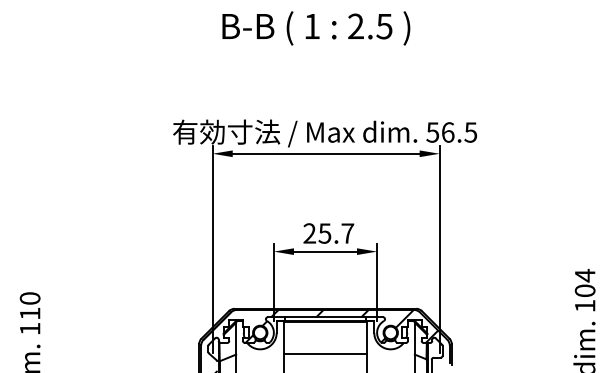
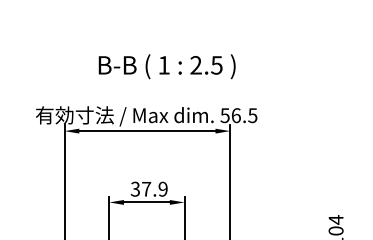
text: (316, 28) -> (167, 66), moved
text: (328, 233) -> (149, 189), 25.7 -> 37.9

